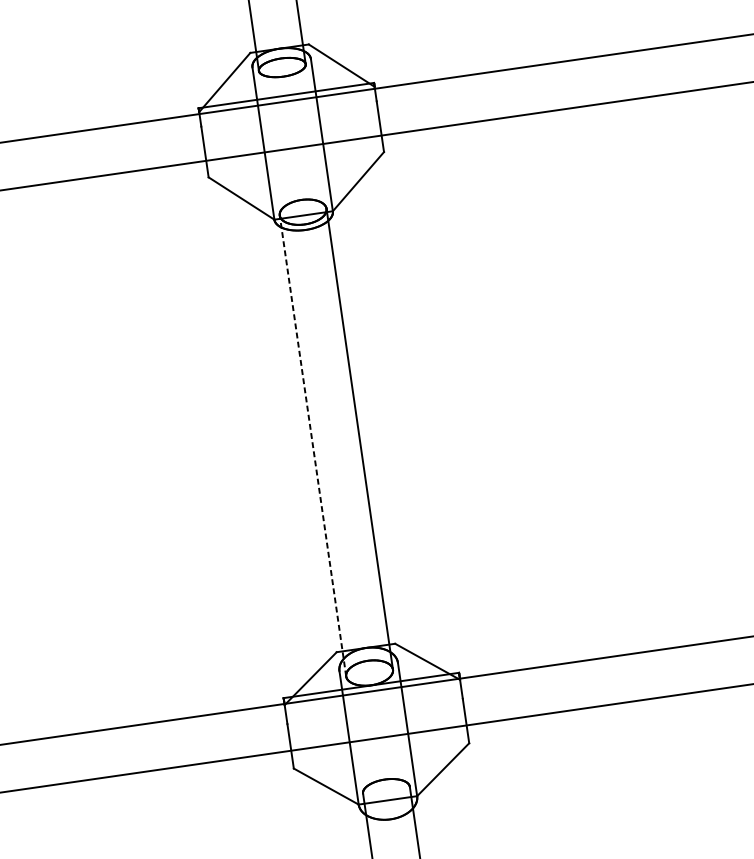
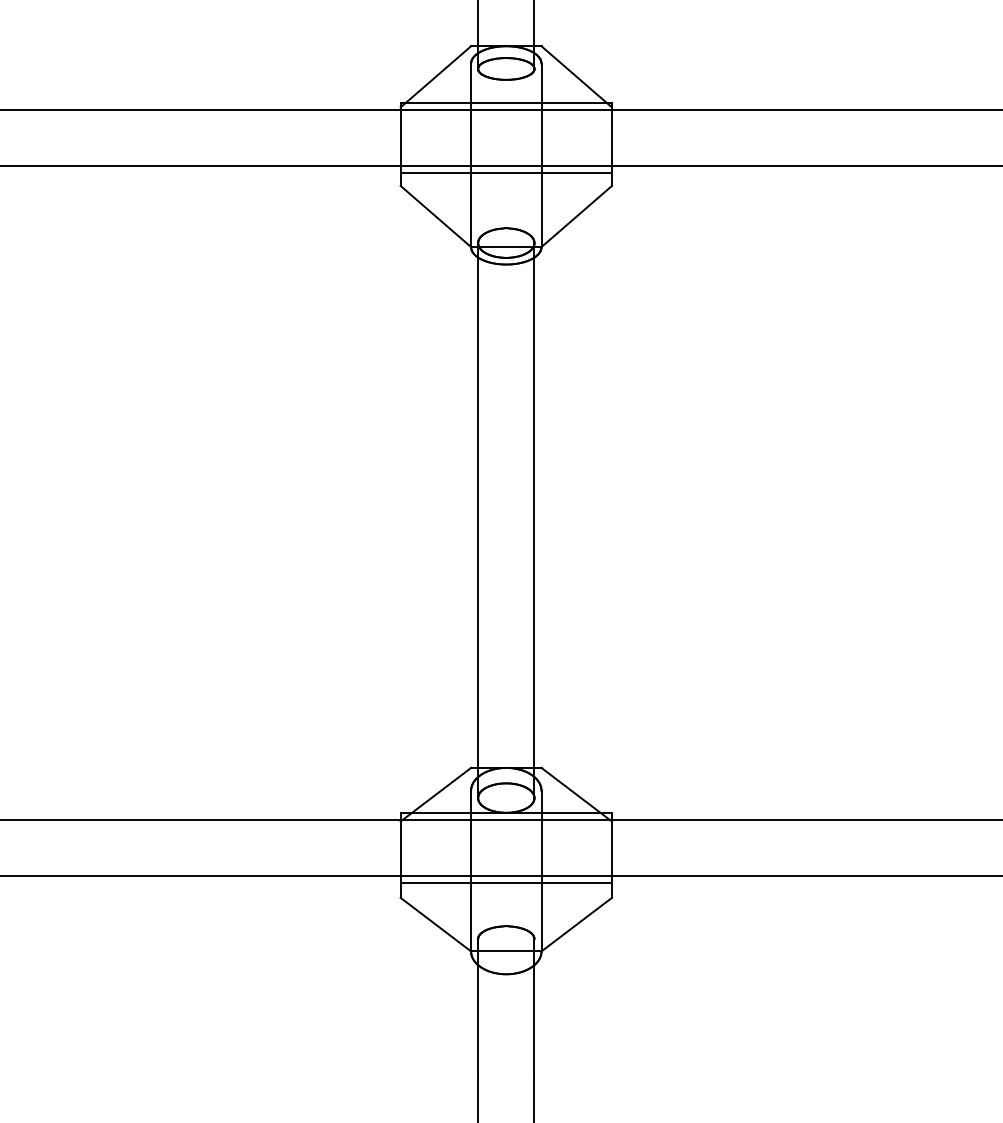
line: (294, 154) -> (505, 173), added
line: (313, 445) -> (478, 520), dashed -> solid
line: (379, 744) -> (505, 883), added

